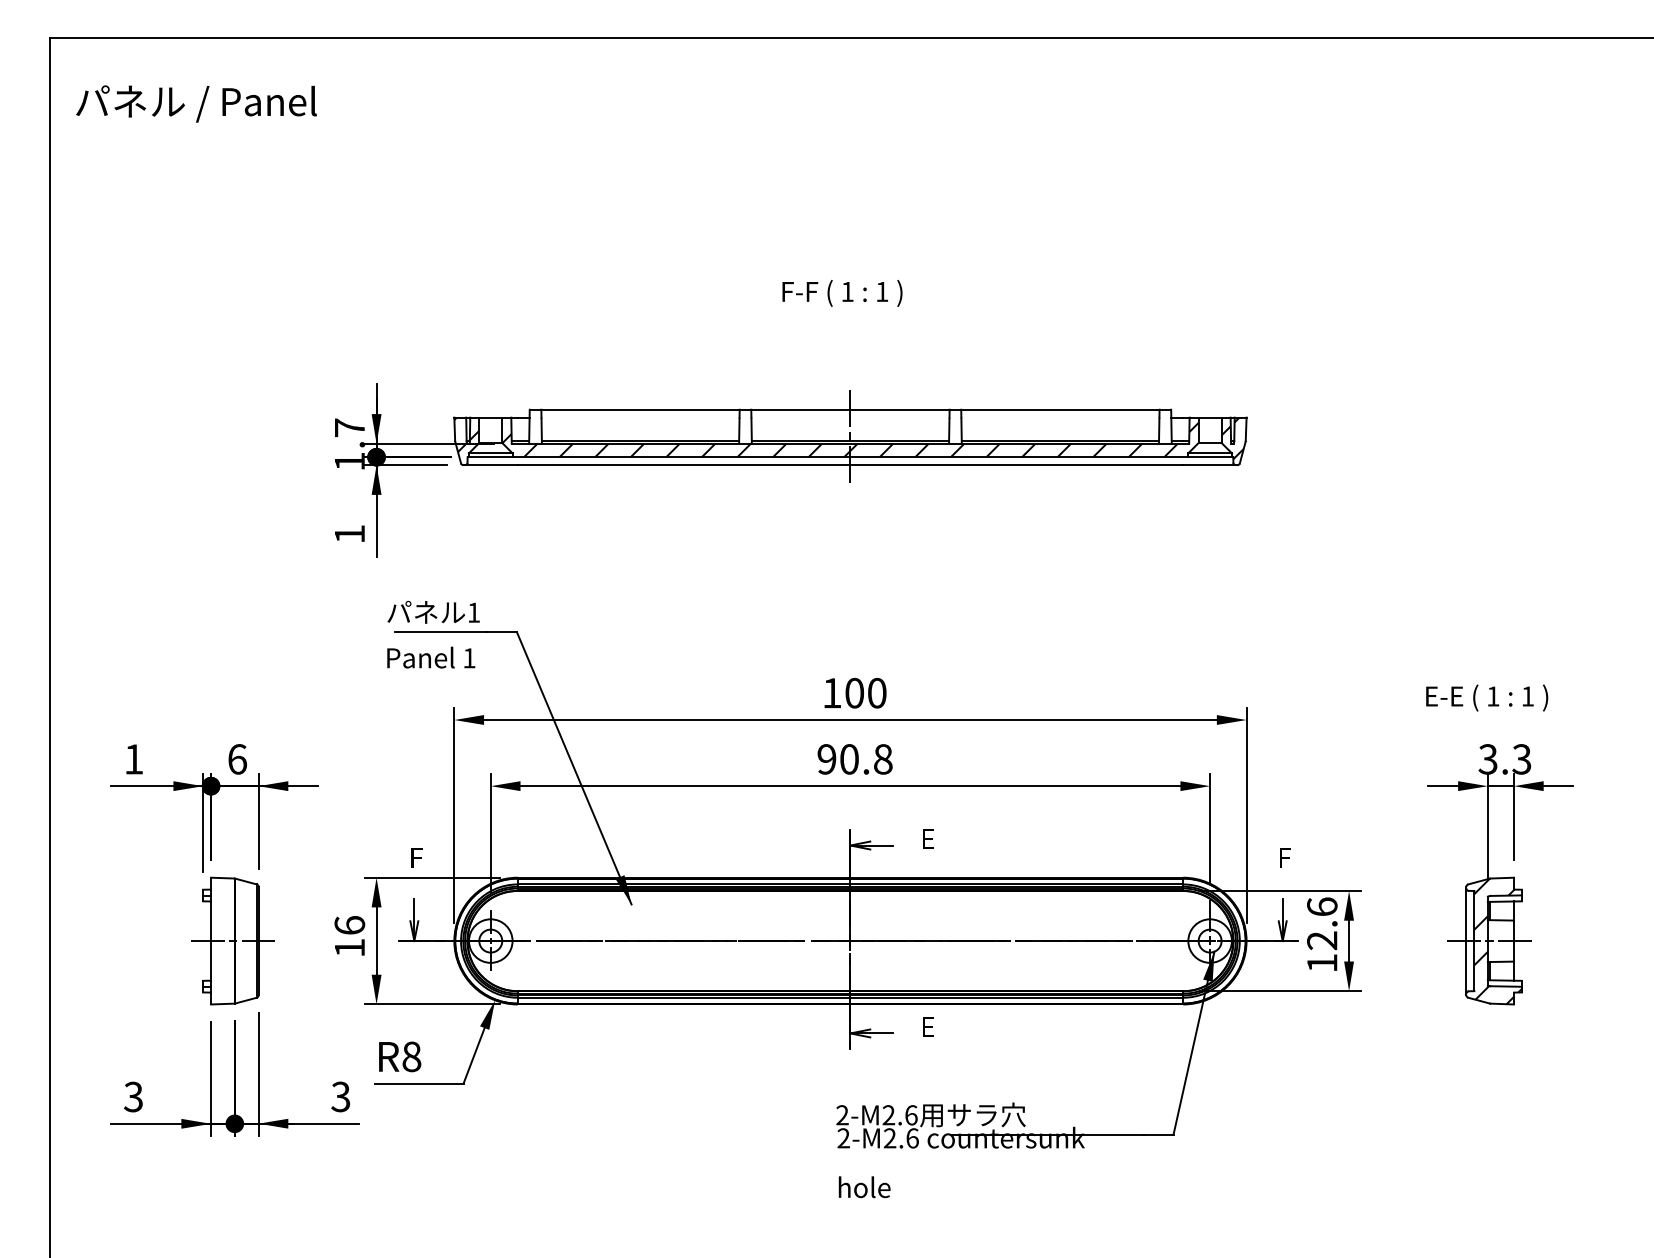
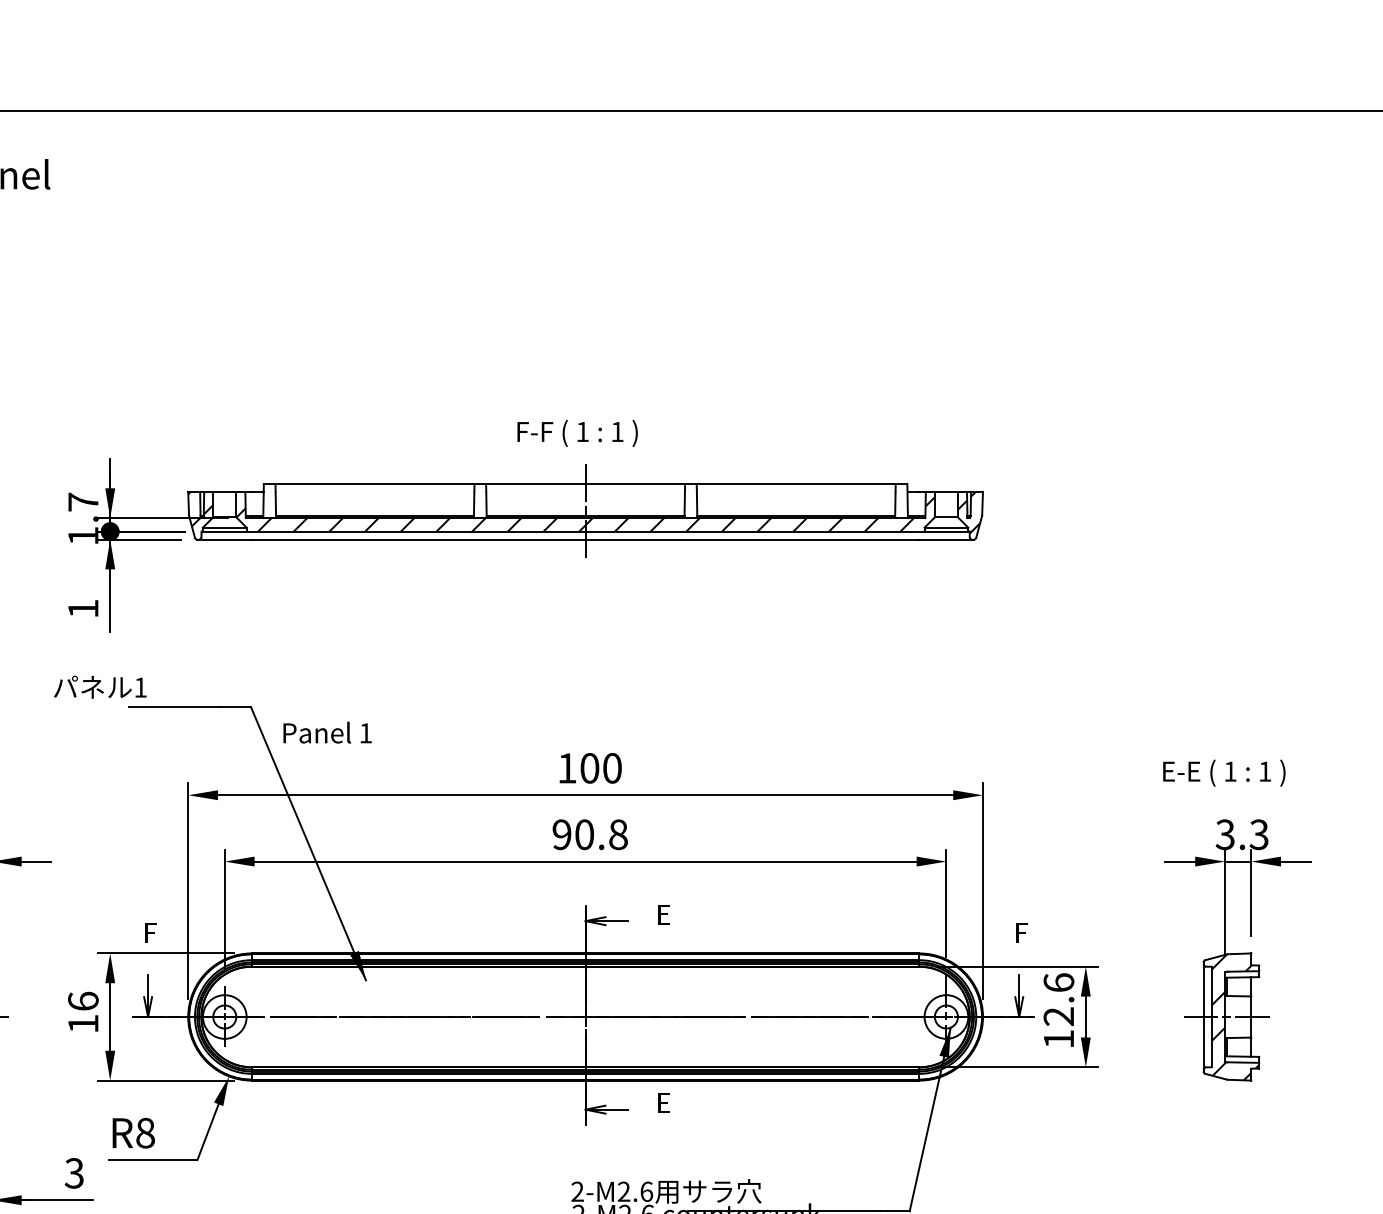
text: (842, 293) -> (577, 433), moved
text: (433, 611) -> (100, 686), moved
text: (431, 657) -> (327, 732), moved

